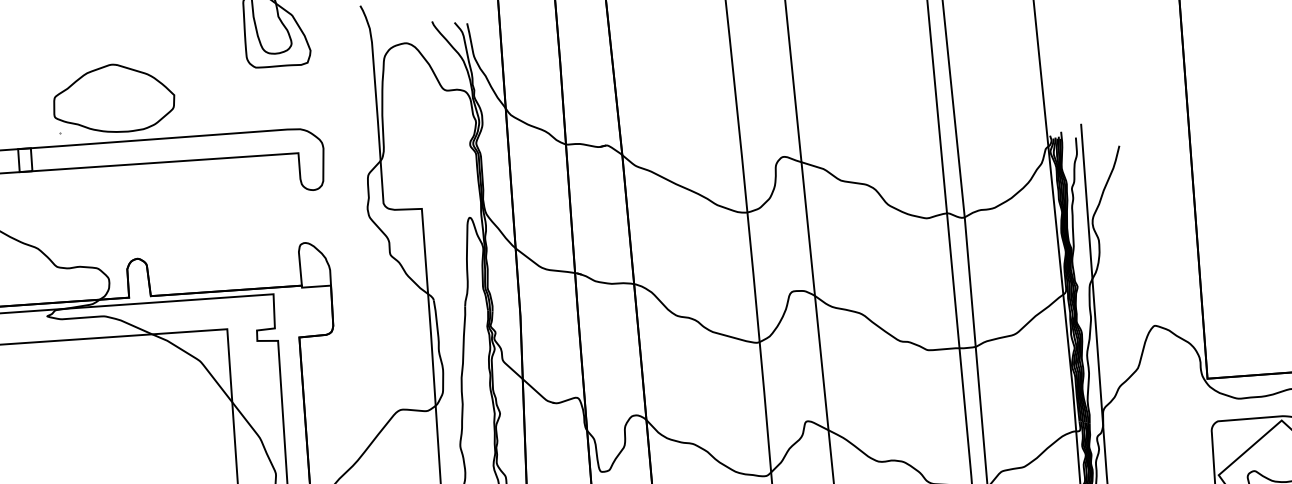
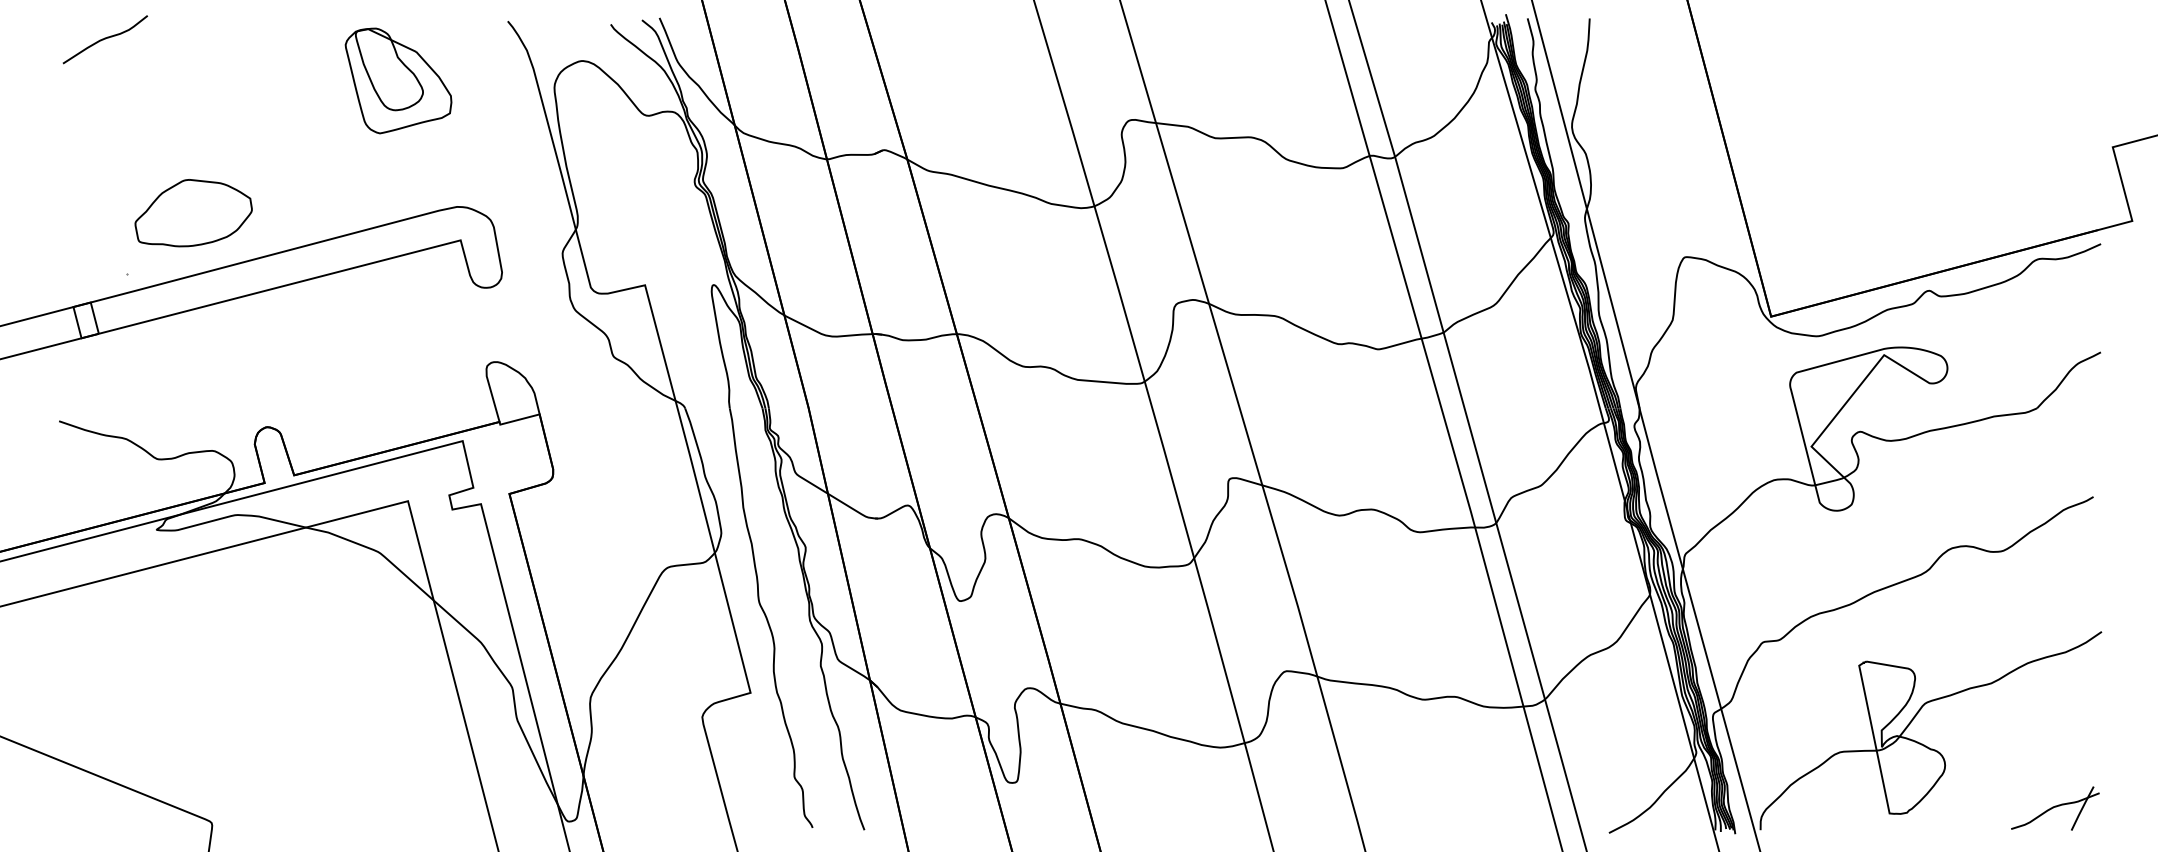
part: (114, 98) -> (193, 212), size x0.7

